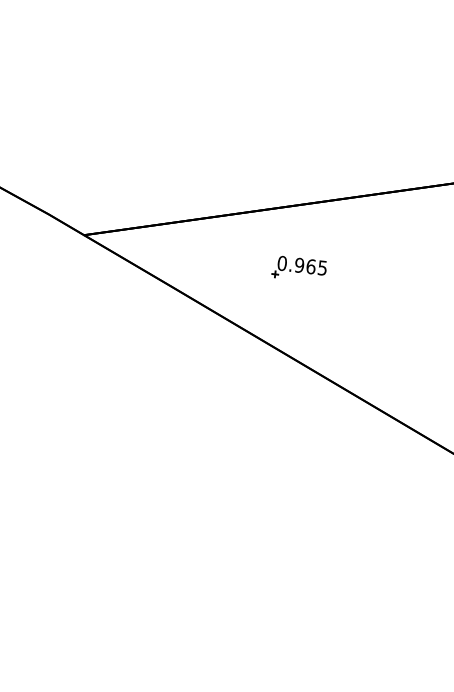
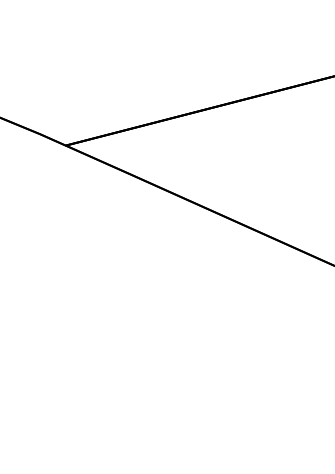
part: (299, 268) -> (214, 151), removed

